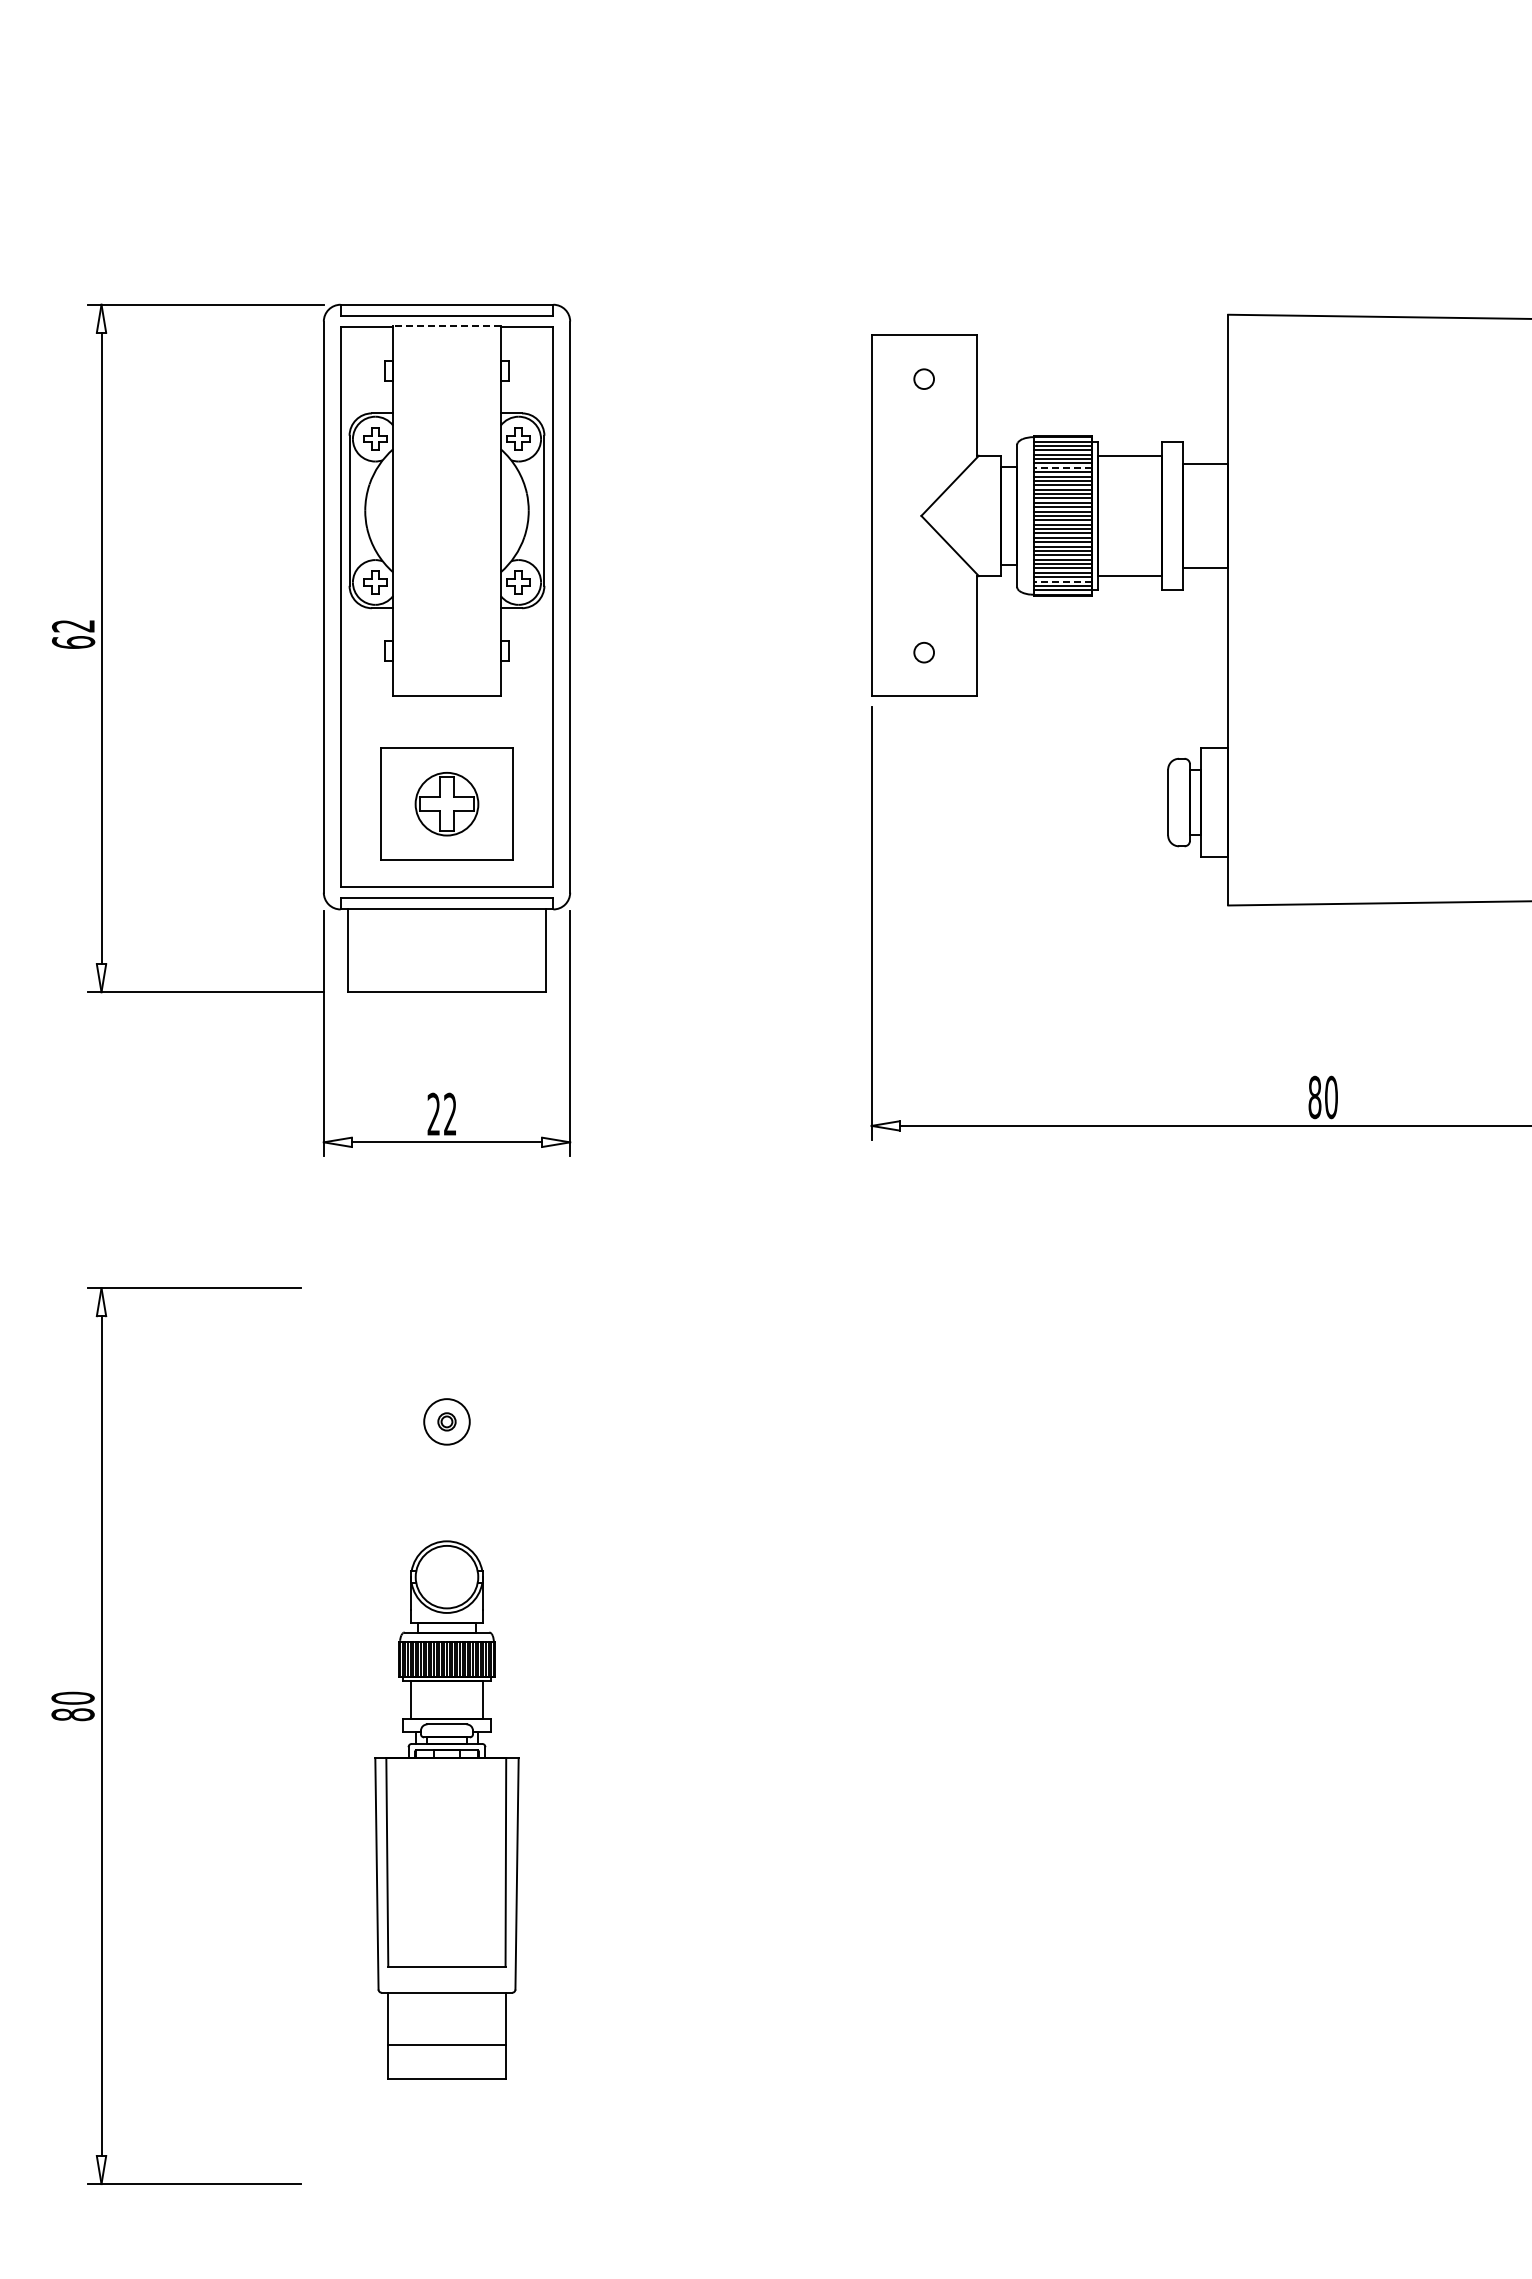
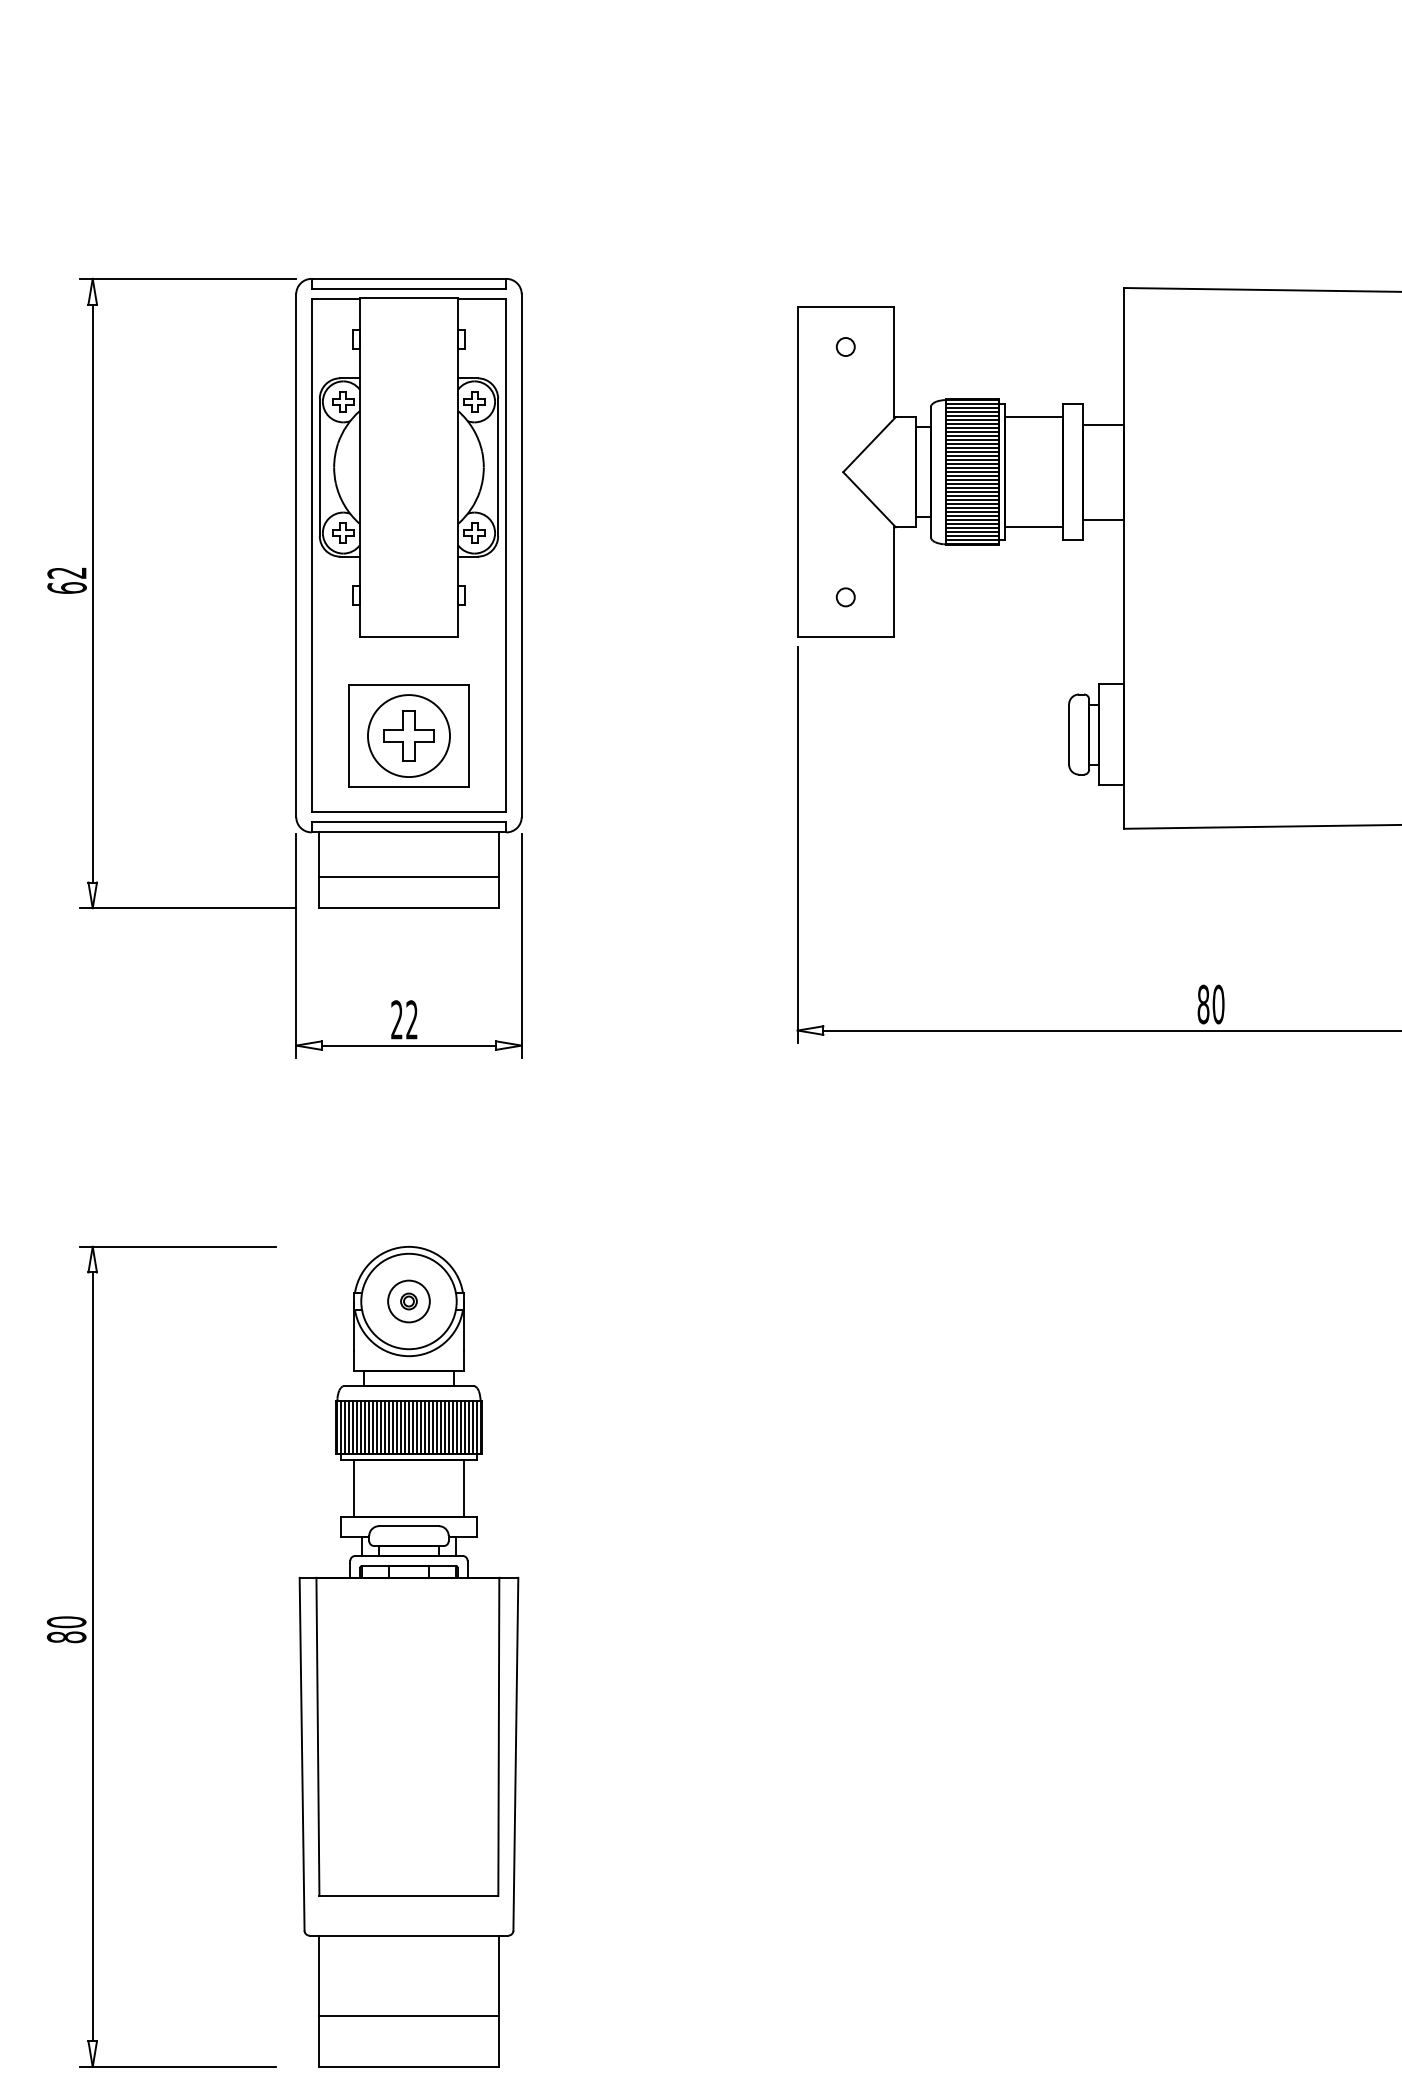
line: (447, 326) -> (409, 298), dashed -> solid
line: (1062, 467) -> (972, 427), dashed -> solid
line: (1062, 581) -> (972, 532), dashed -> solid
circle: (446, 803) -> (408, 735), size x1.43
line: (446, 957) -> (408, 876), added
part: (102, 1735) -> (93, 1656), moved
part: (446, 1809) -> (408, 1656), size x1.67

